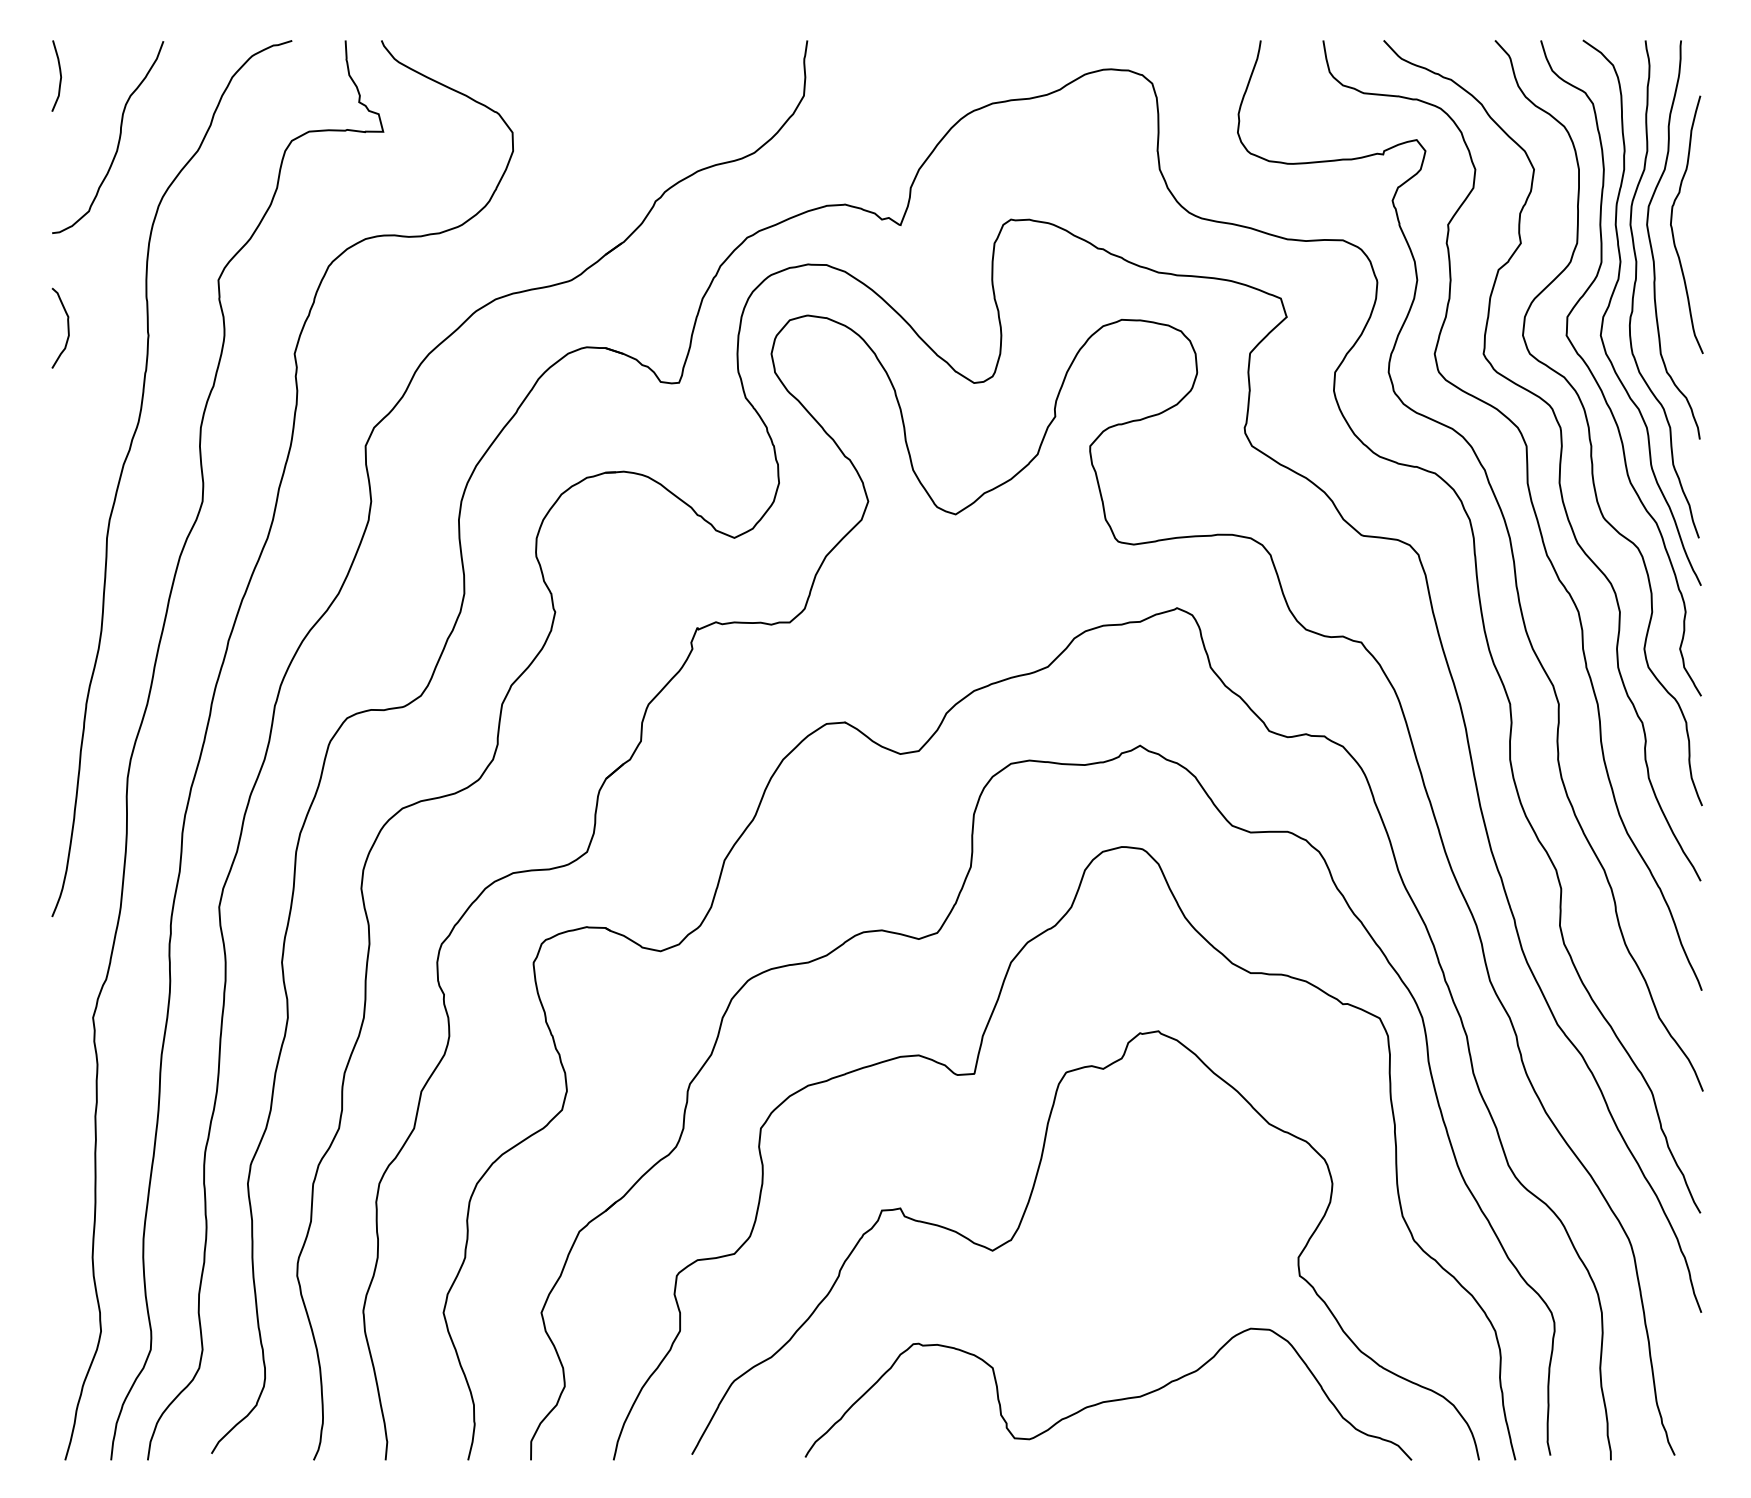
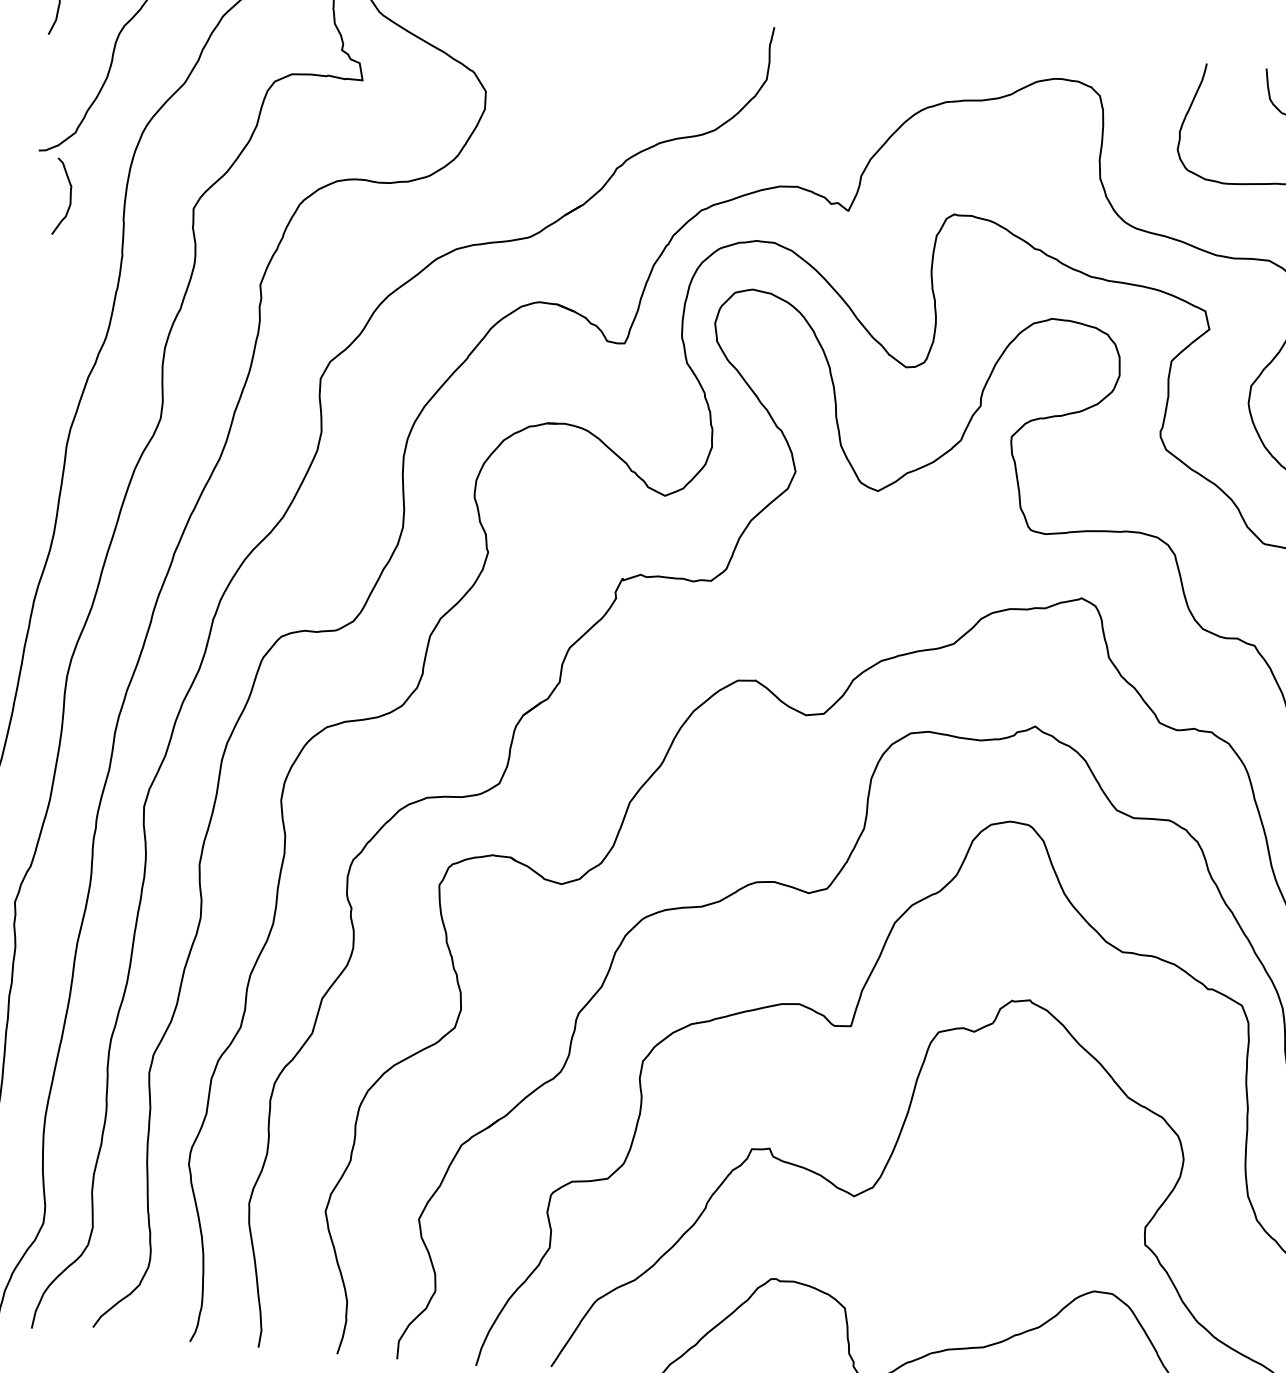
curve: (67, 327) -> (69, 196), moved

